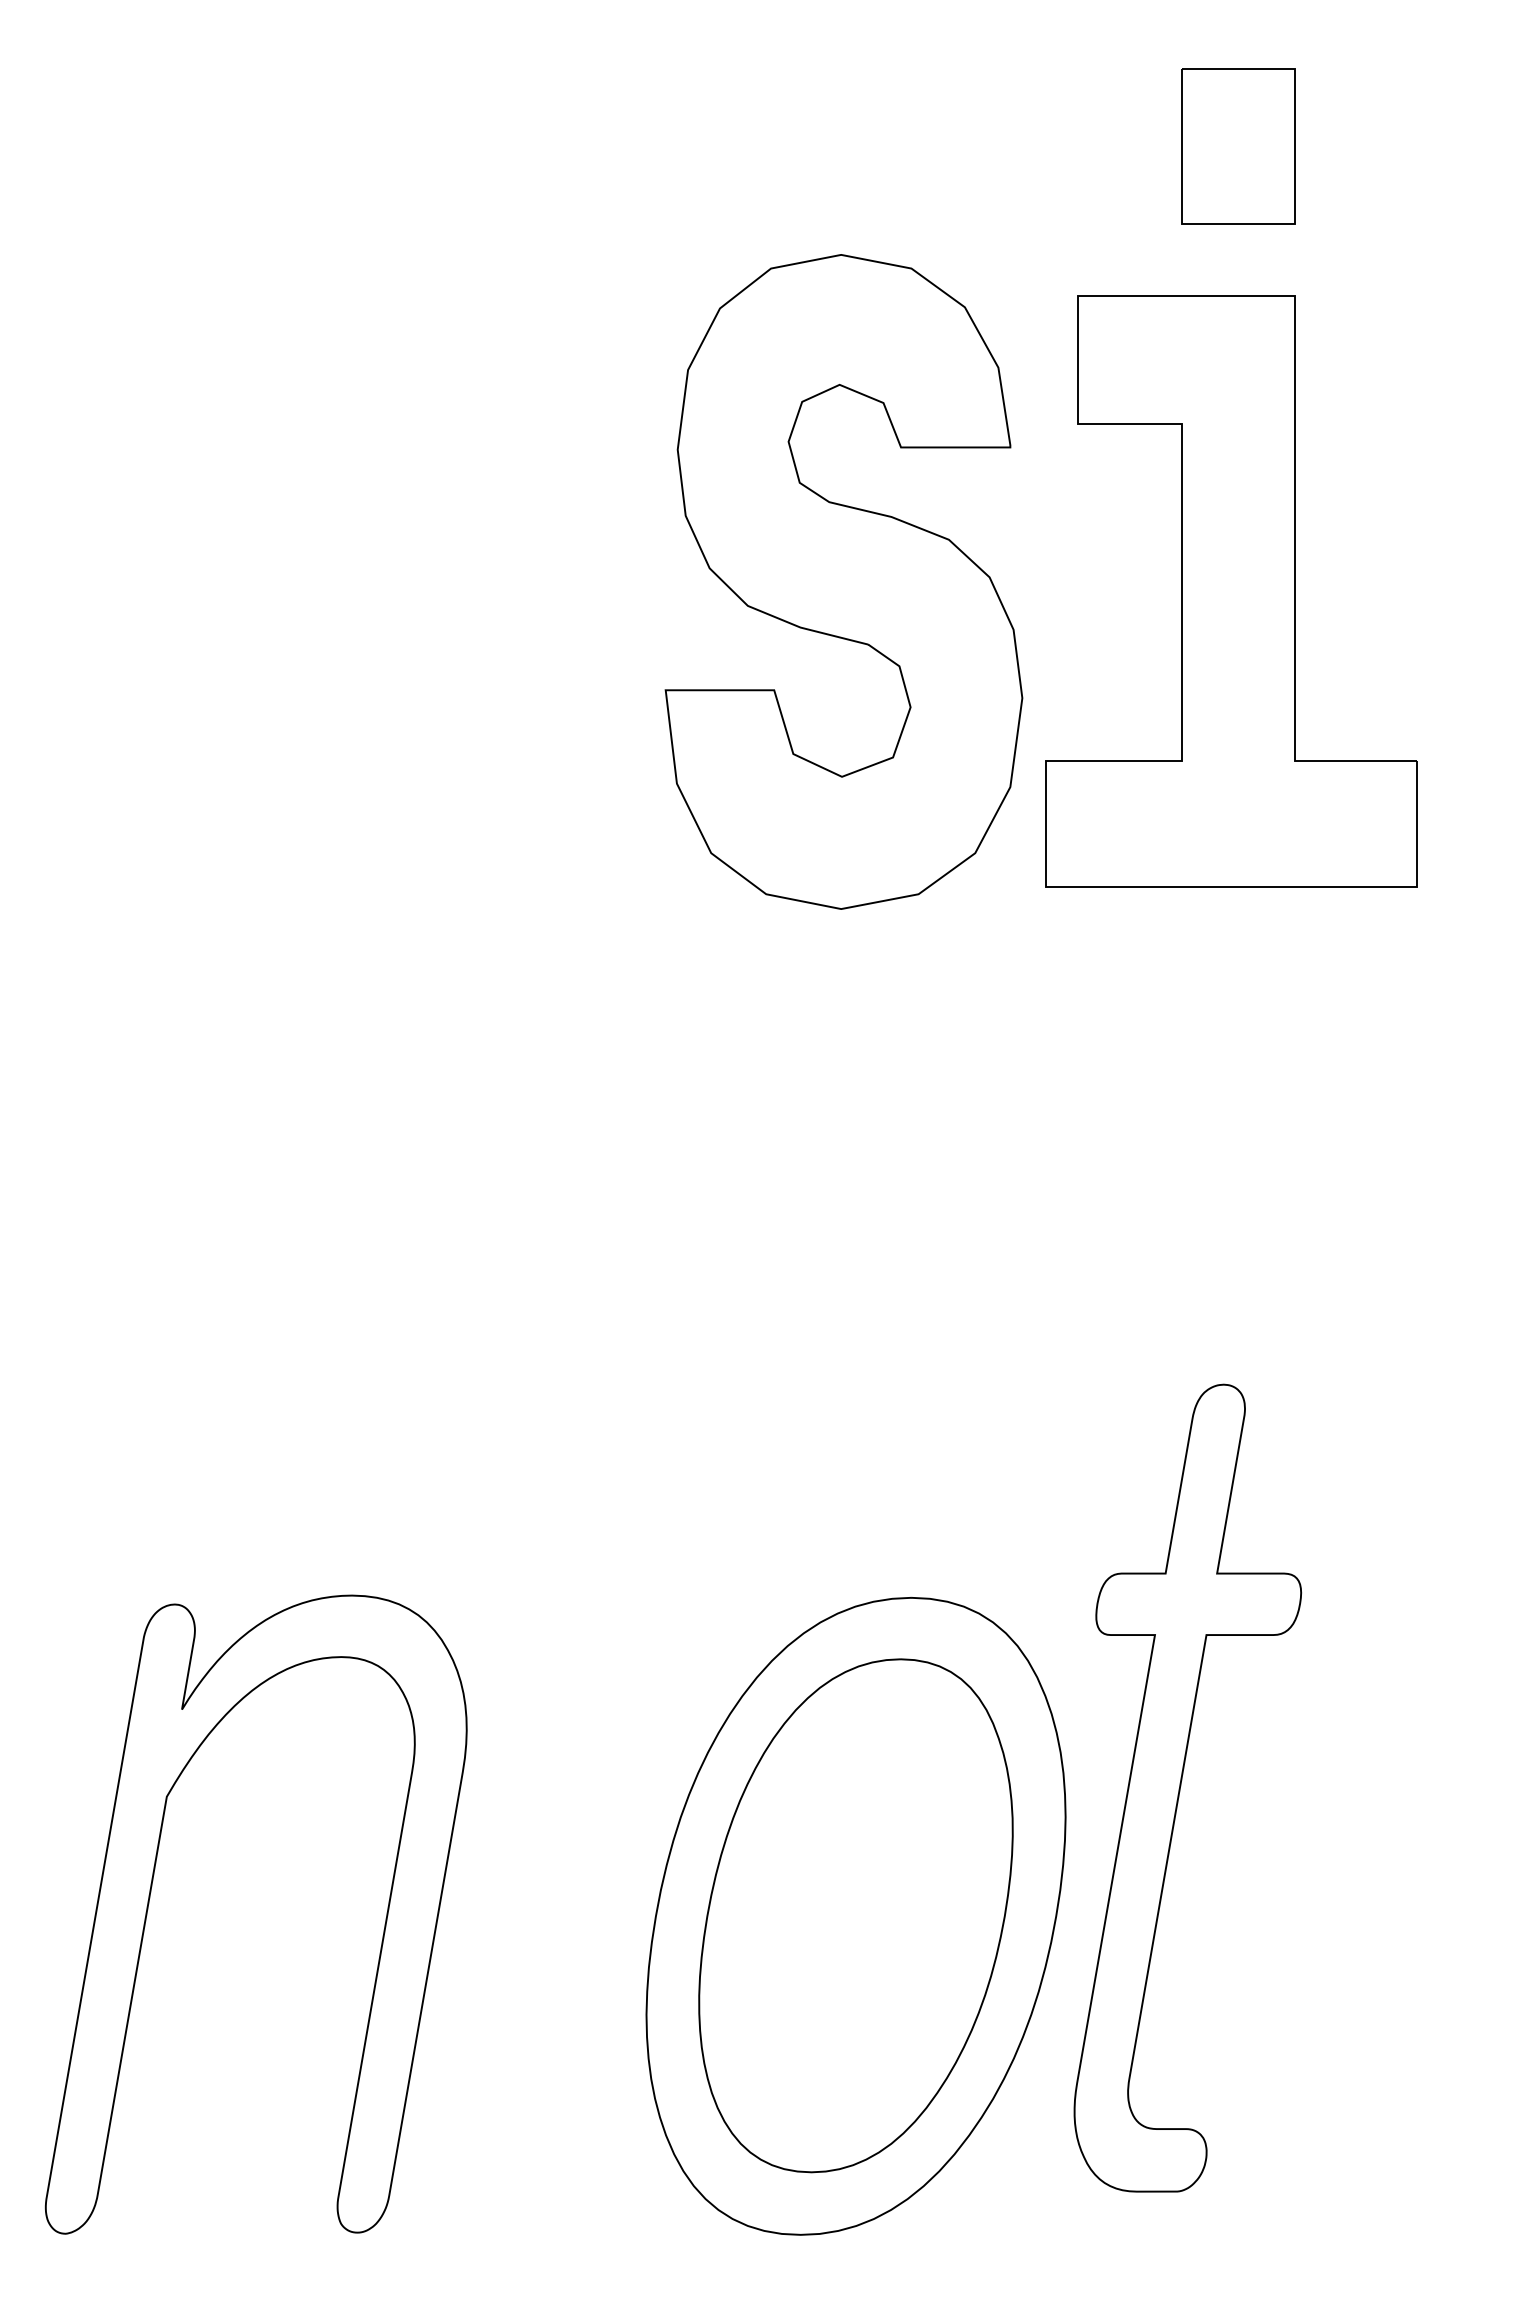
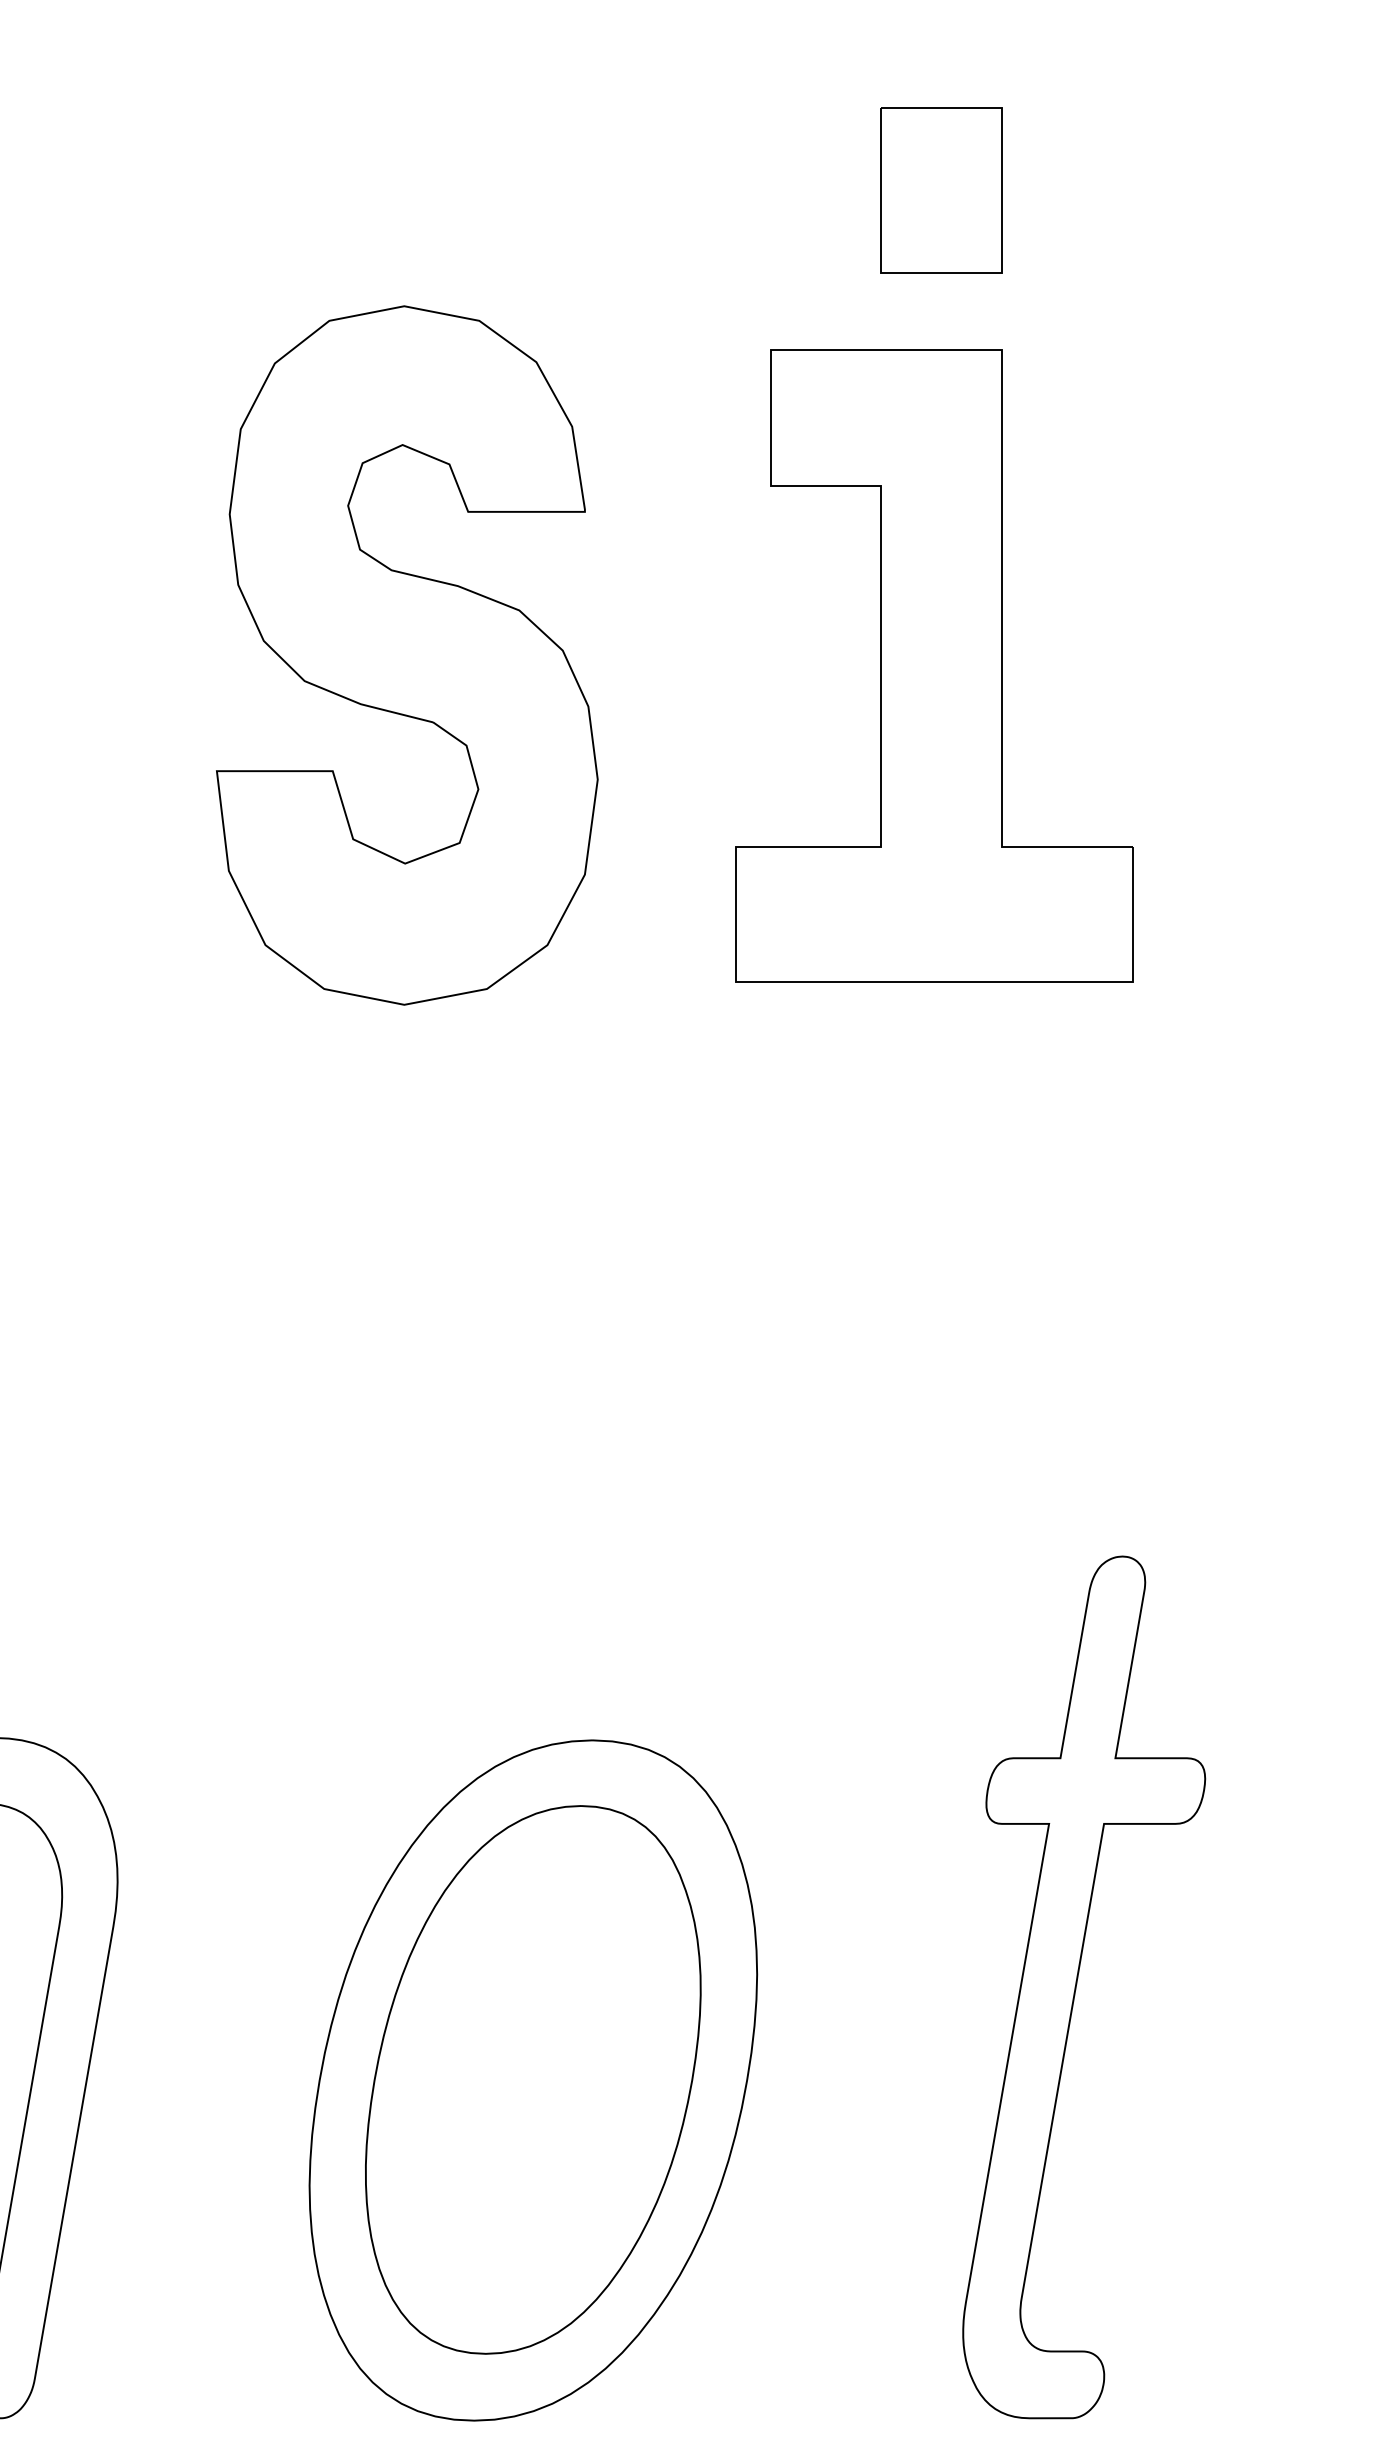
part: (843, 581) -> (406, 655), moved
part: (1181, 1786) -> (1077, 1985), moved

